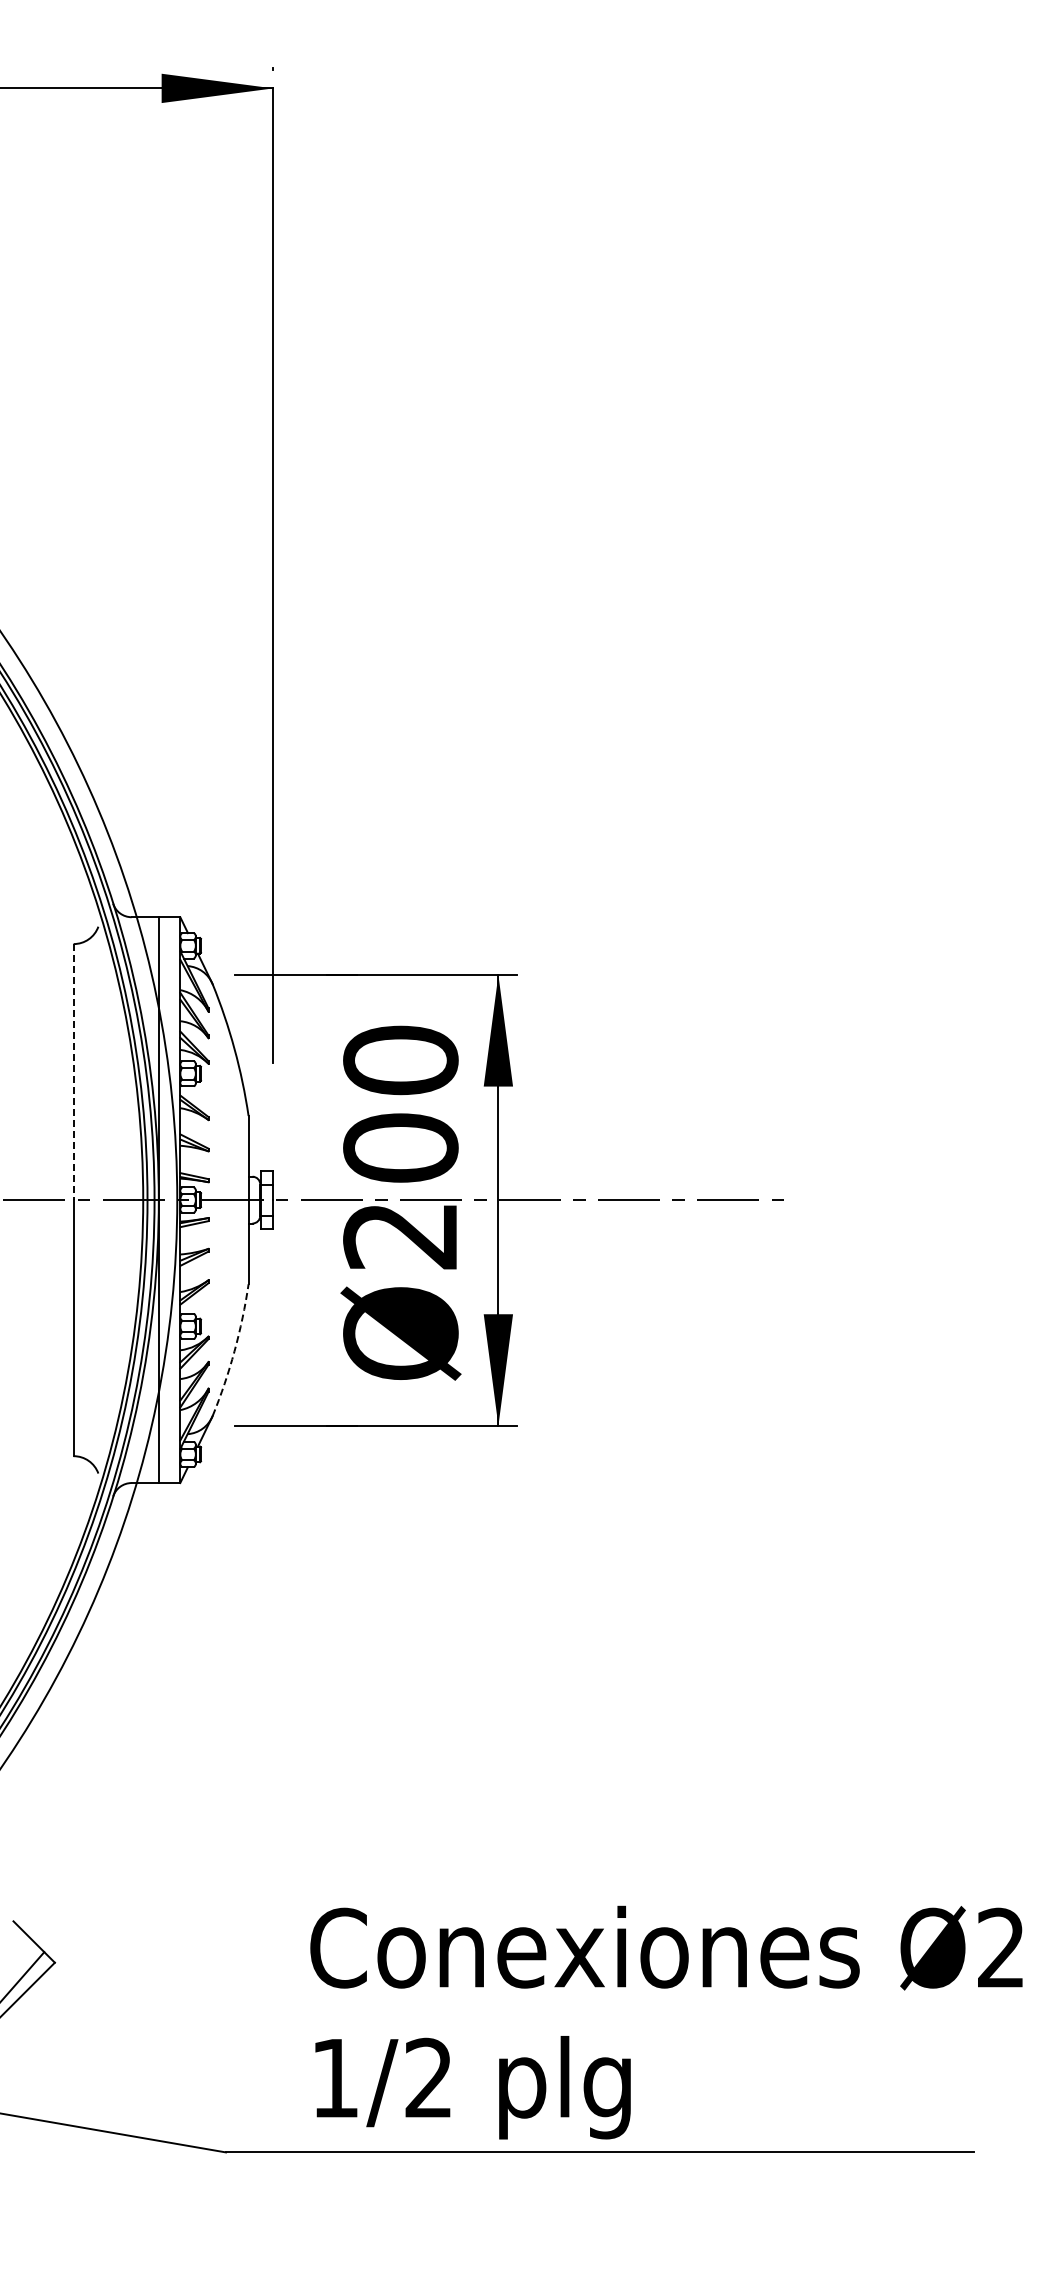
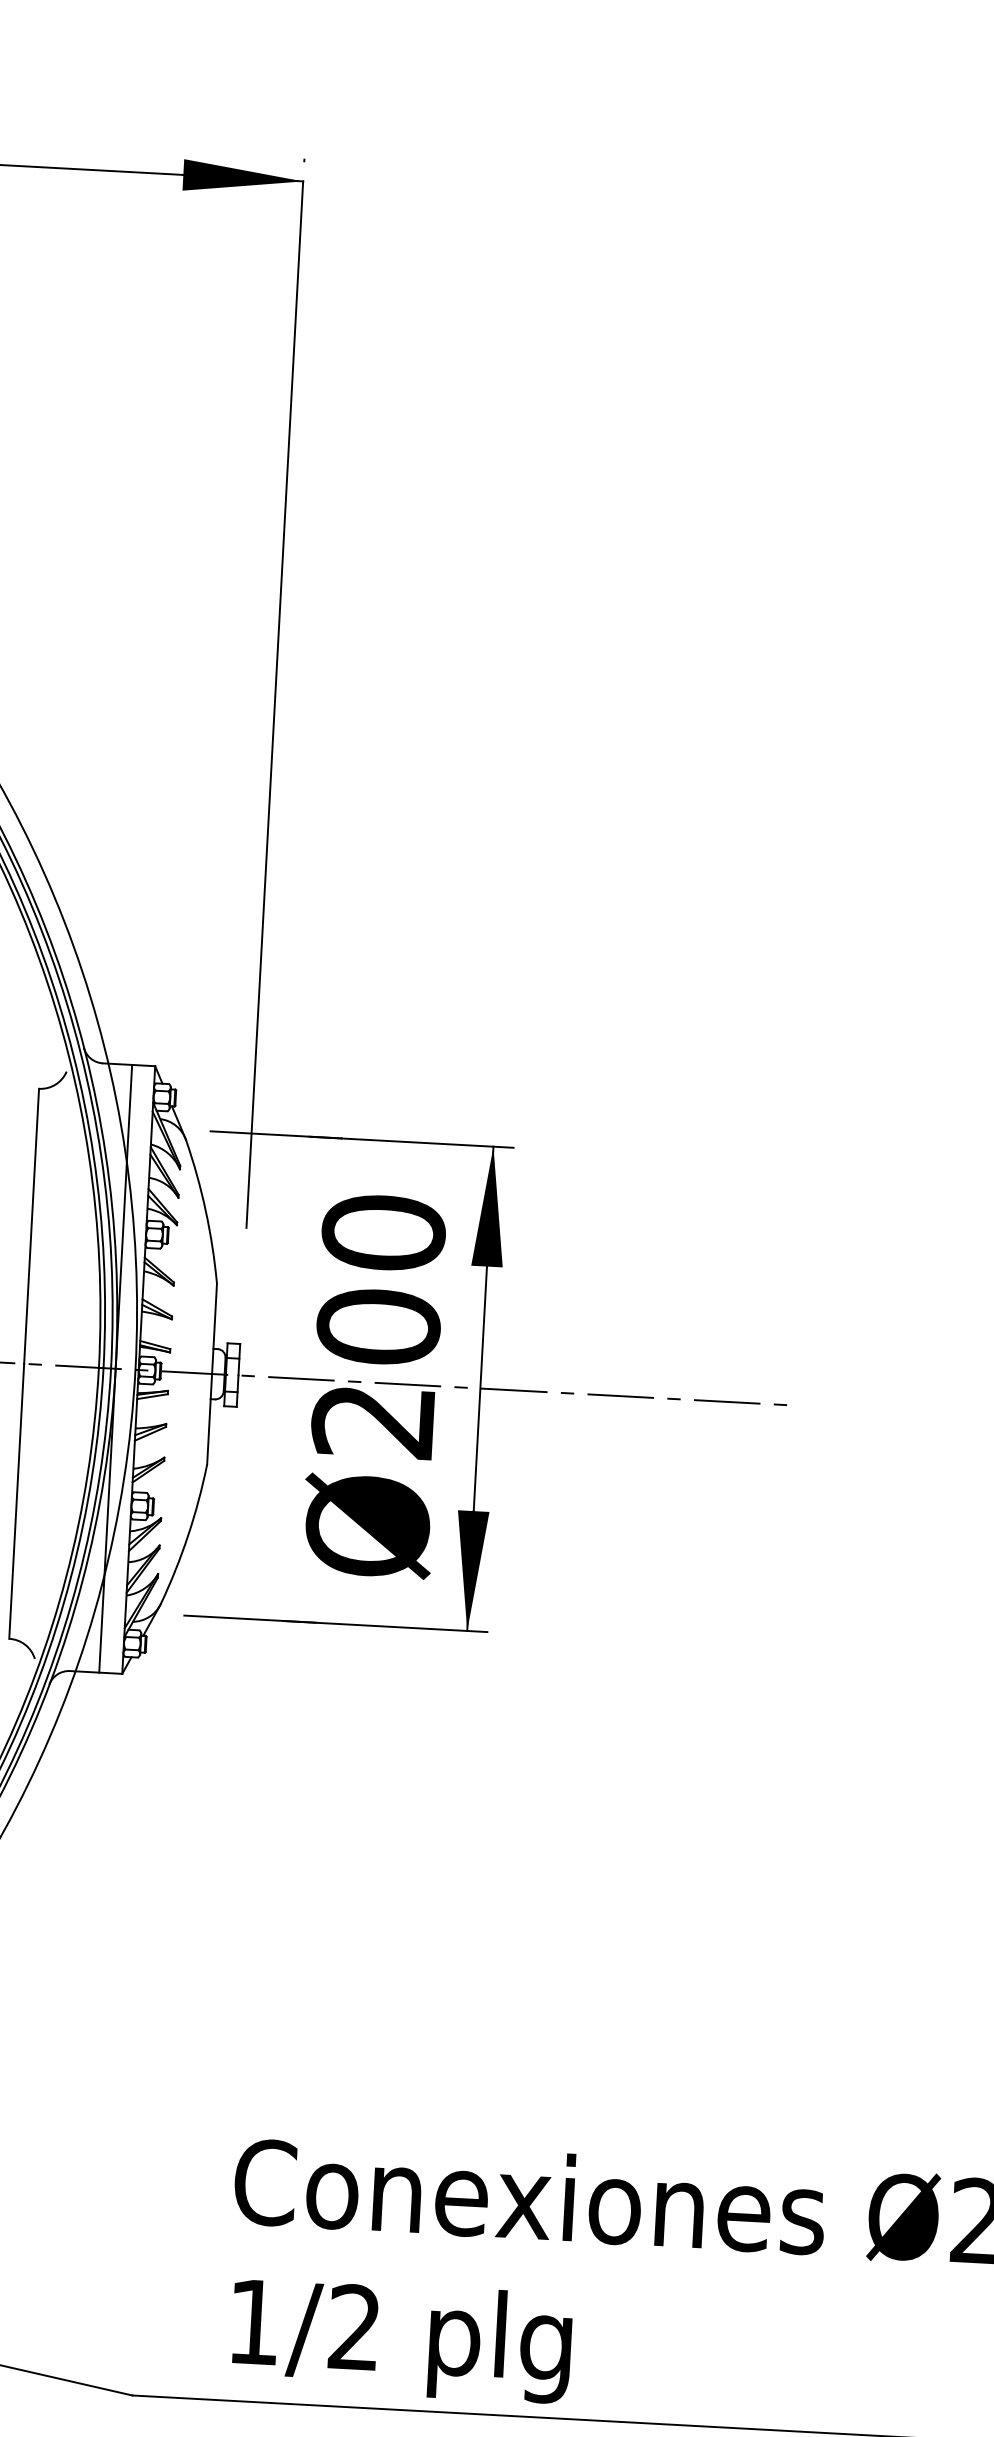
line: (73, 1072) -> (31, 1226), dashed -> solid
arc: (234, 1351) -> (188, 1535), dashed -> solid

